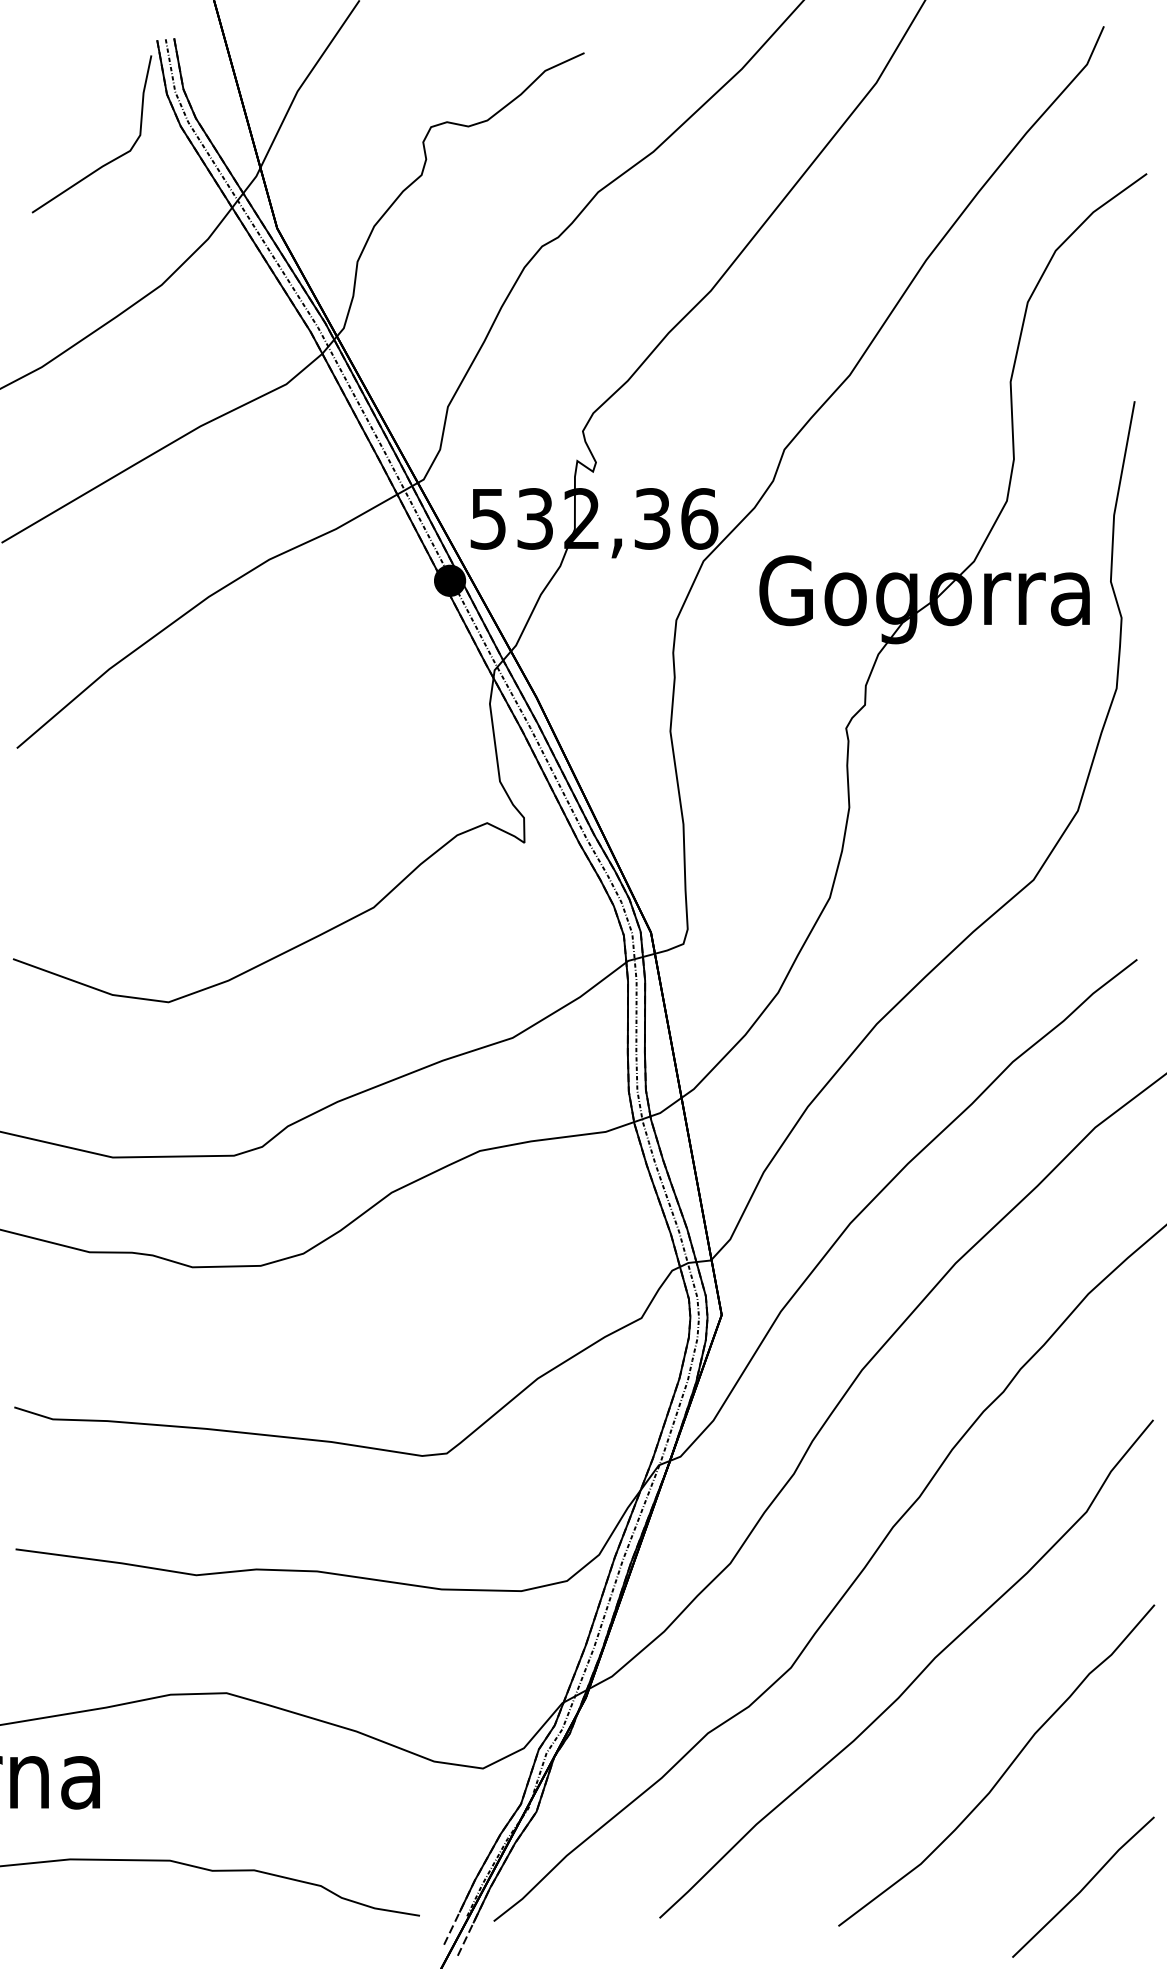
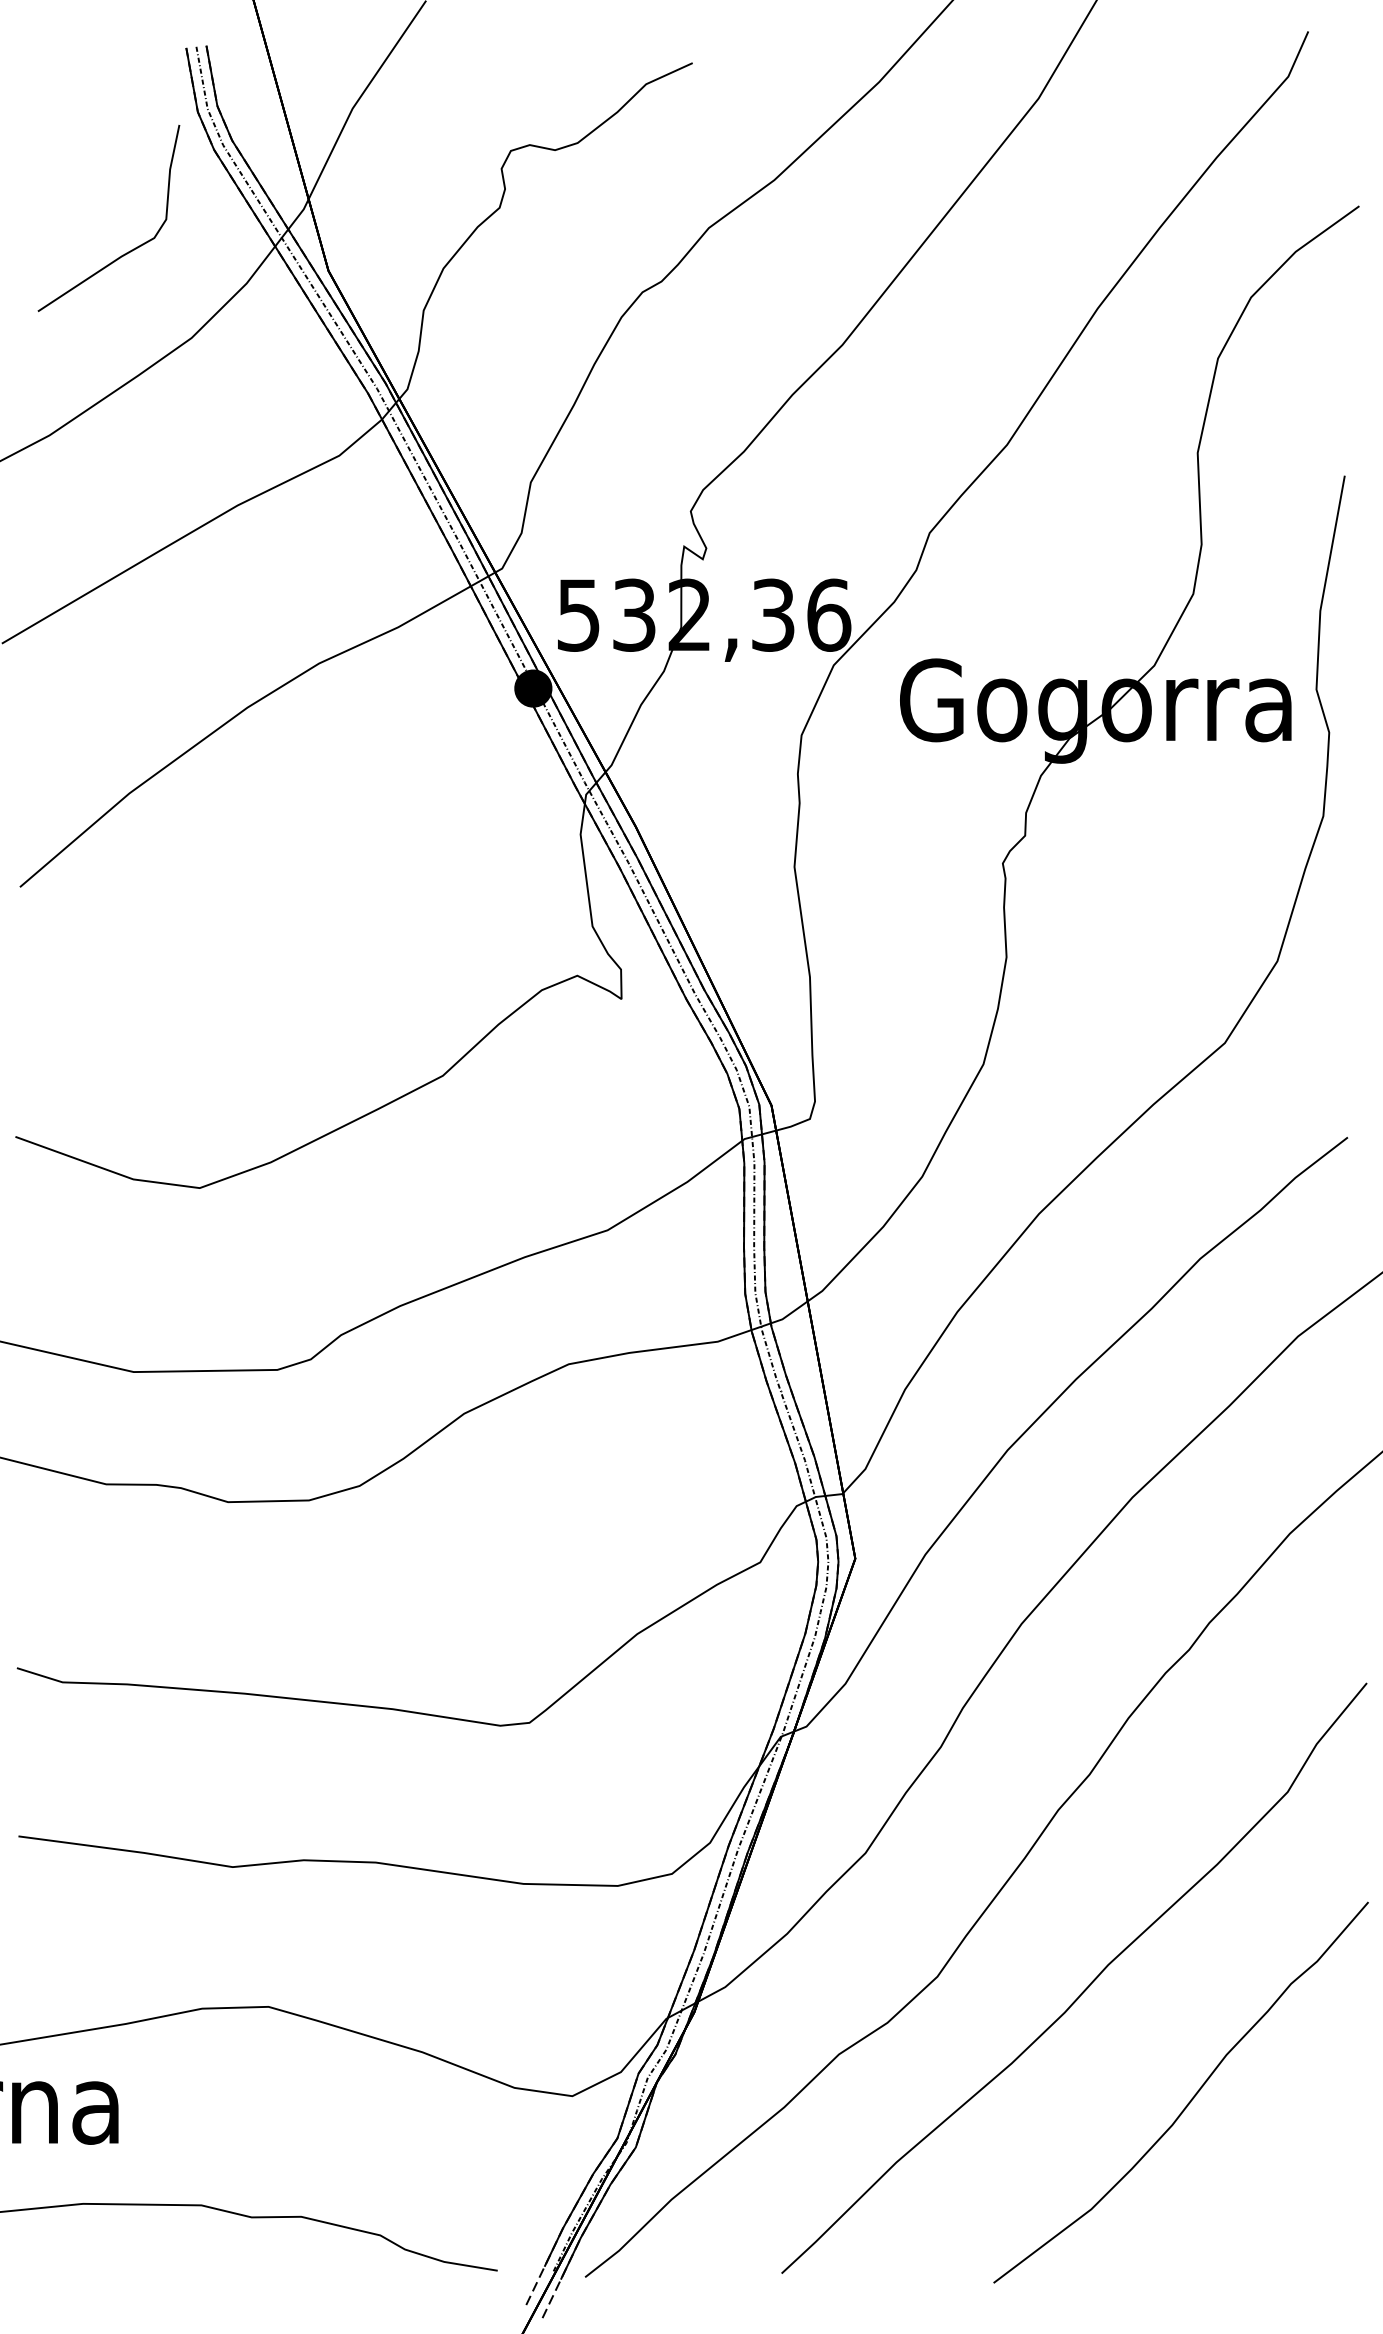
curve: (106, 163) -> (126, 252), moved
line: (1083, 1886) -> (1284, 2236), removed

